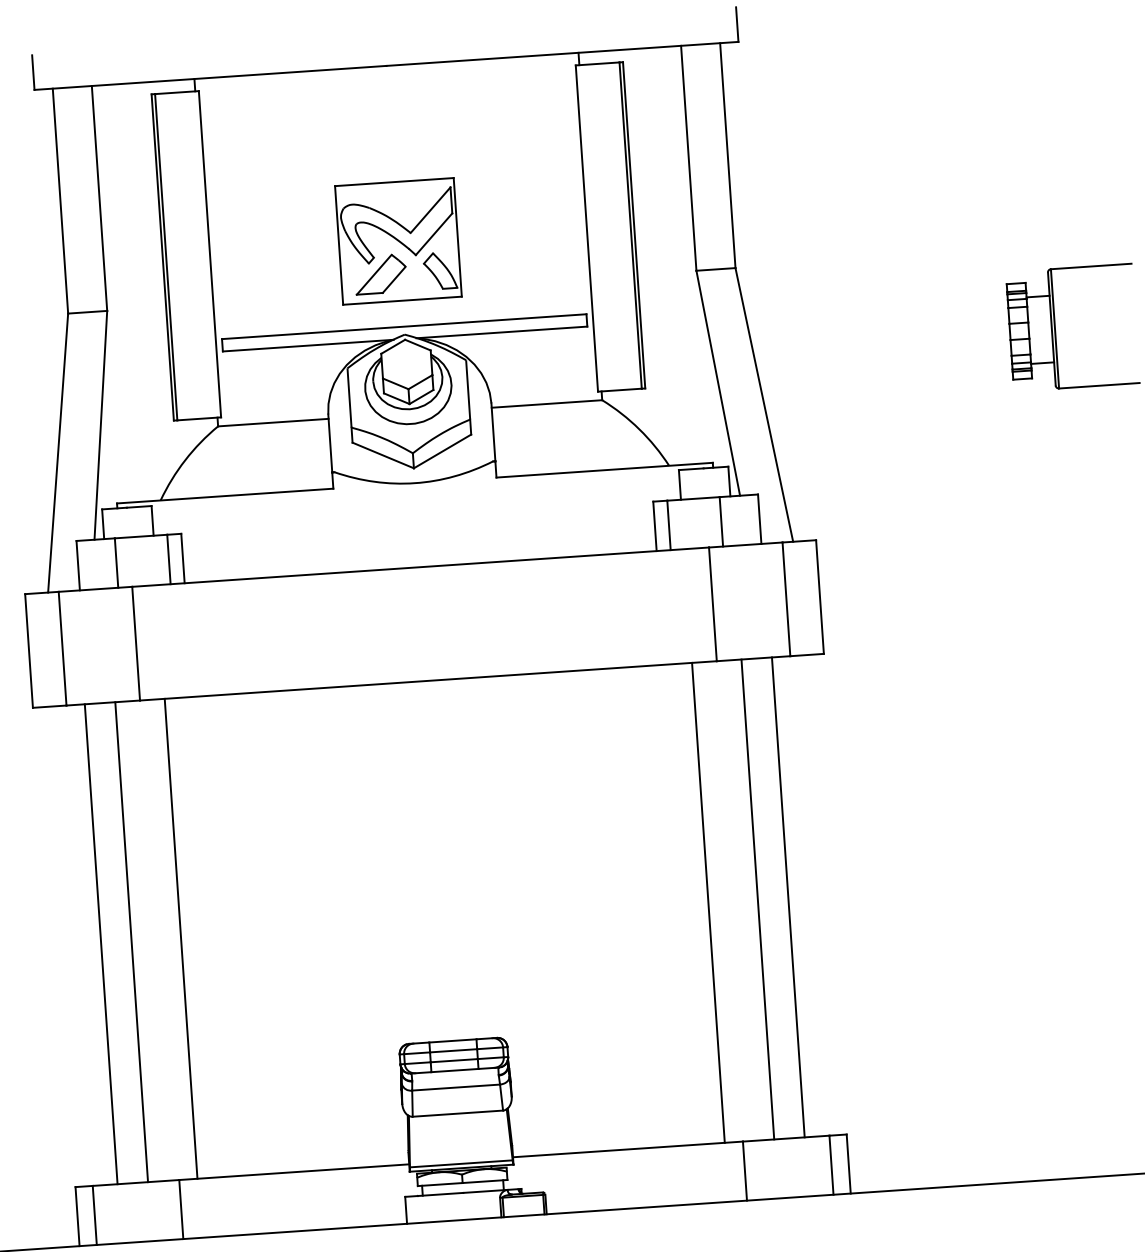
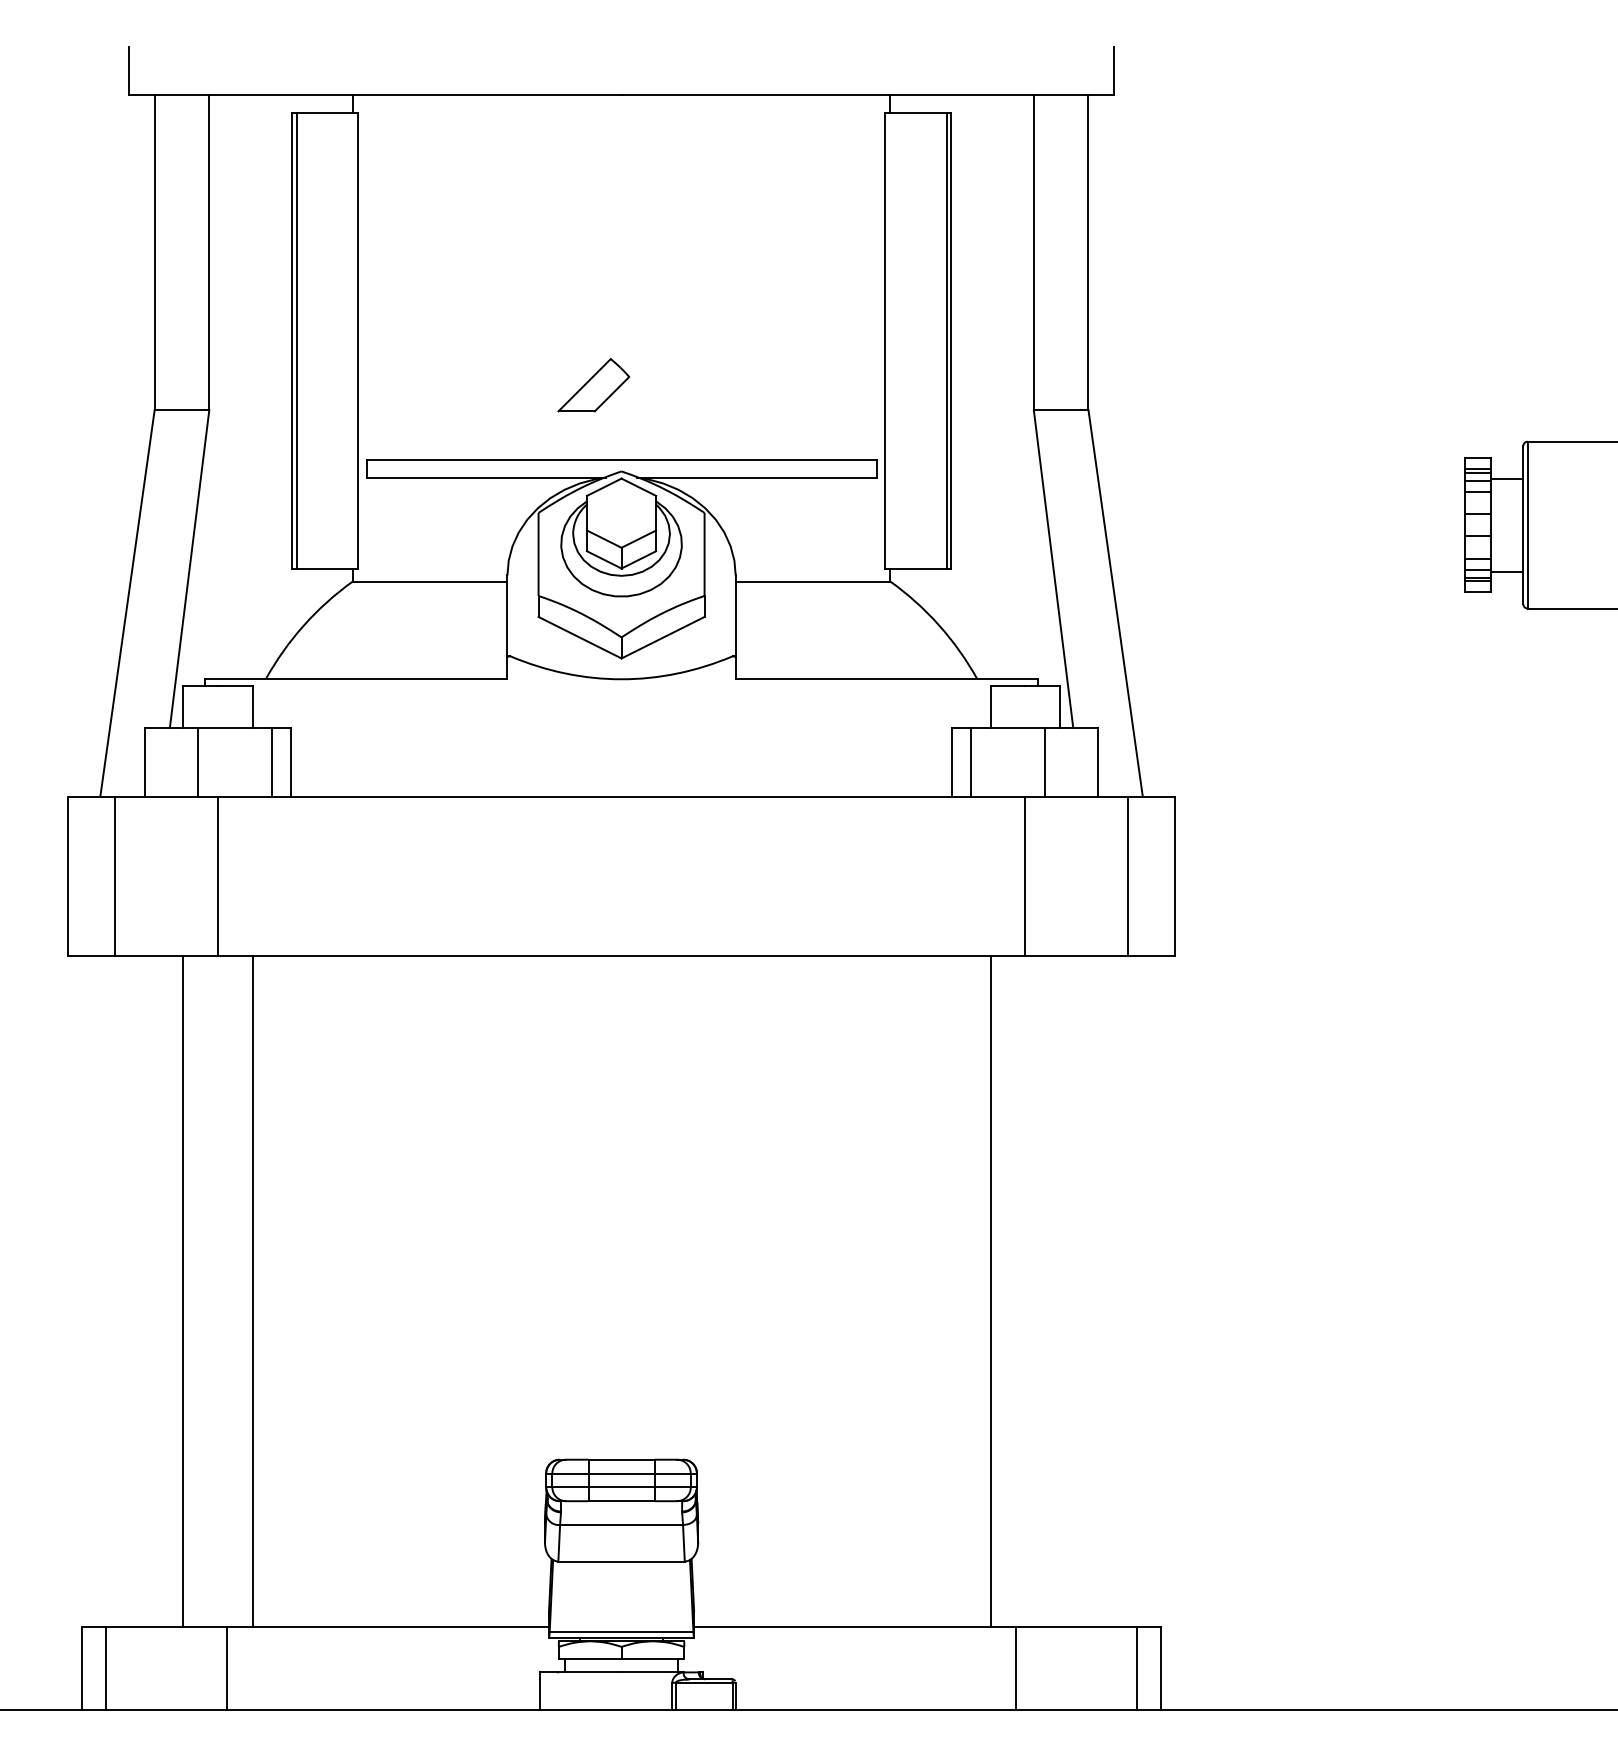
part: (398, 241) -> (621, 340), removed
line: (788, 897) -> (1102, 1291), removed
line: (757, 899) -> (1059, 1291), removed
line: (100, 944) -> (140, 1291), removed

